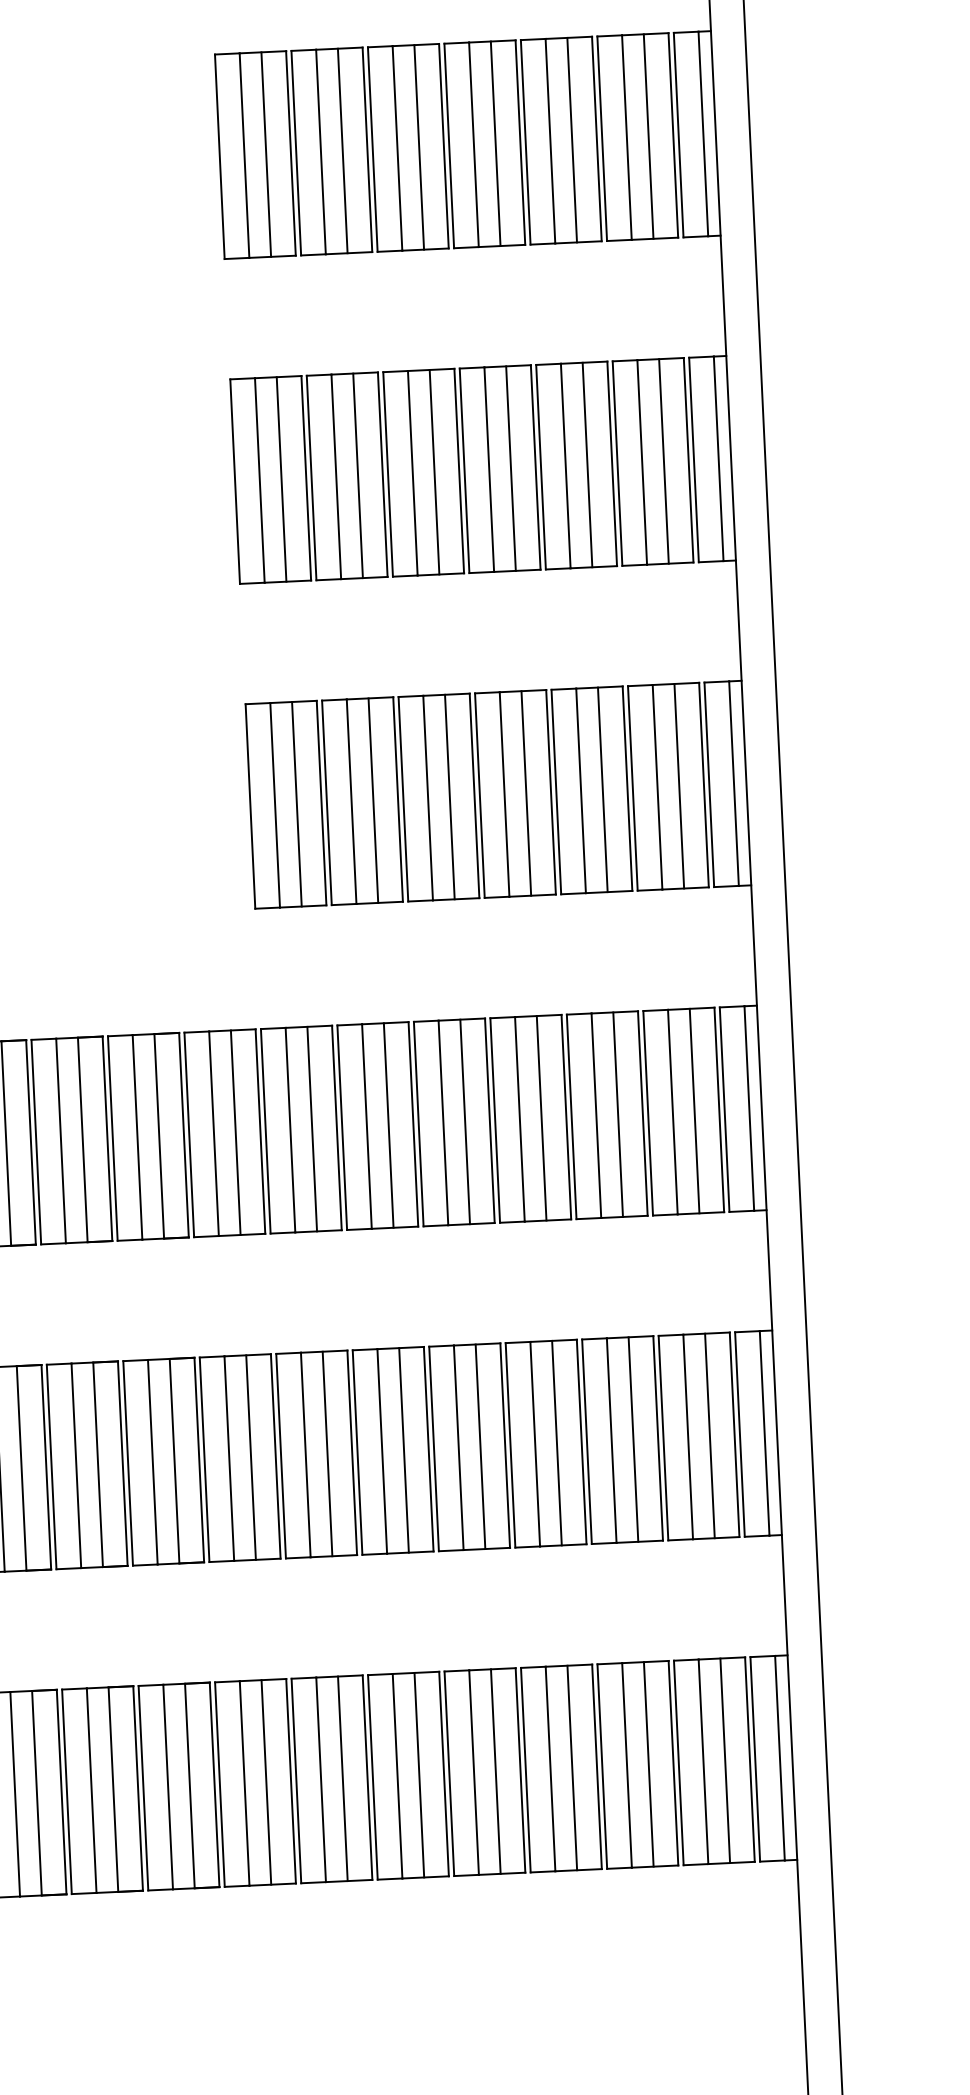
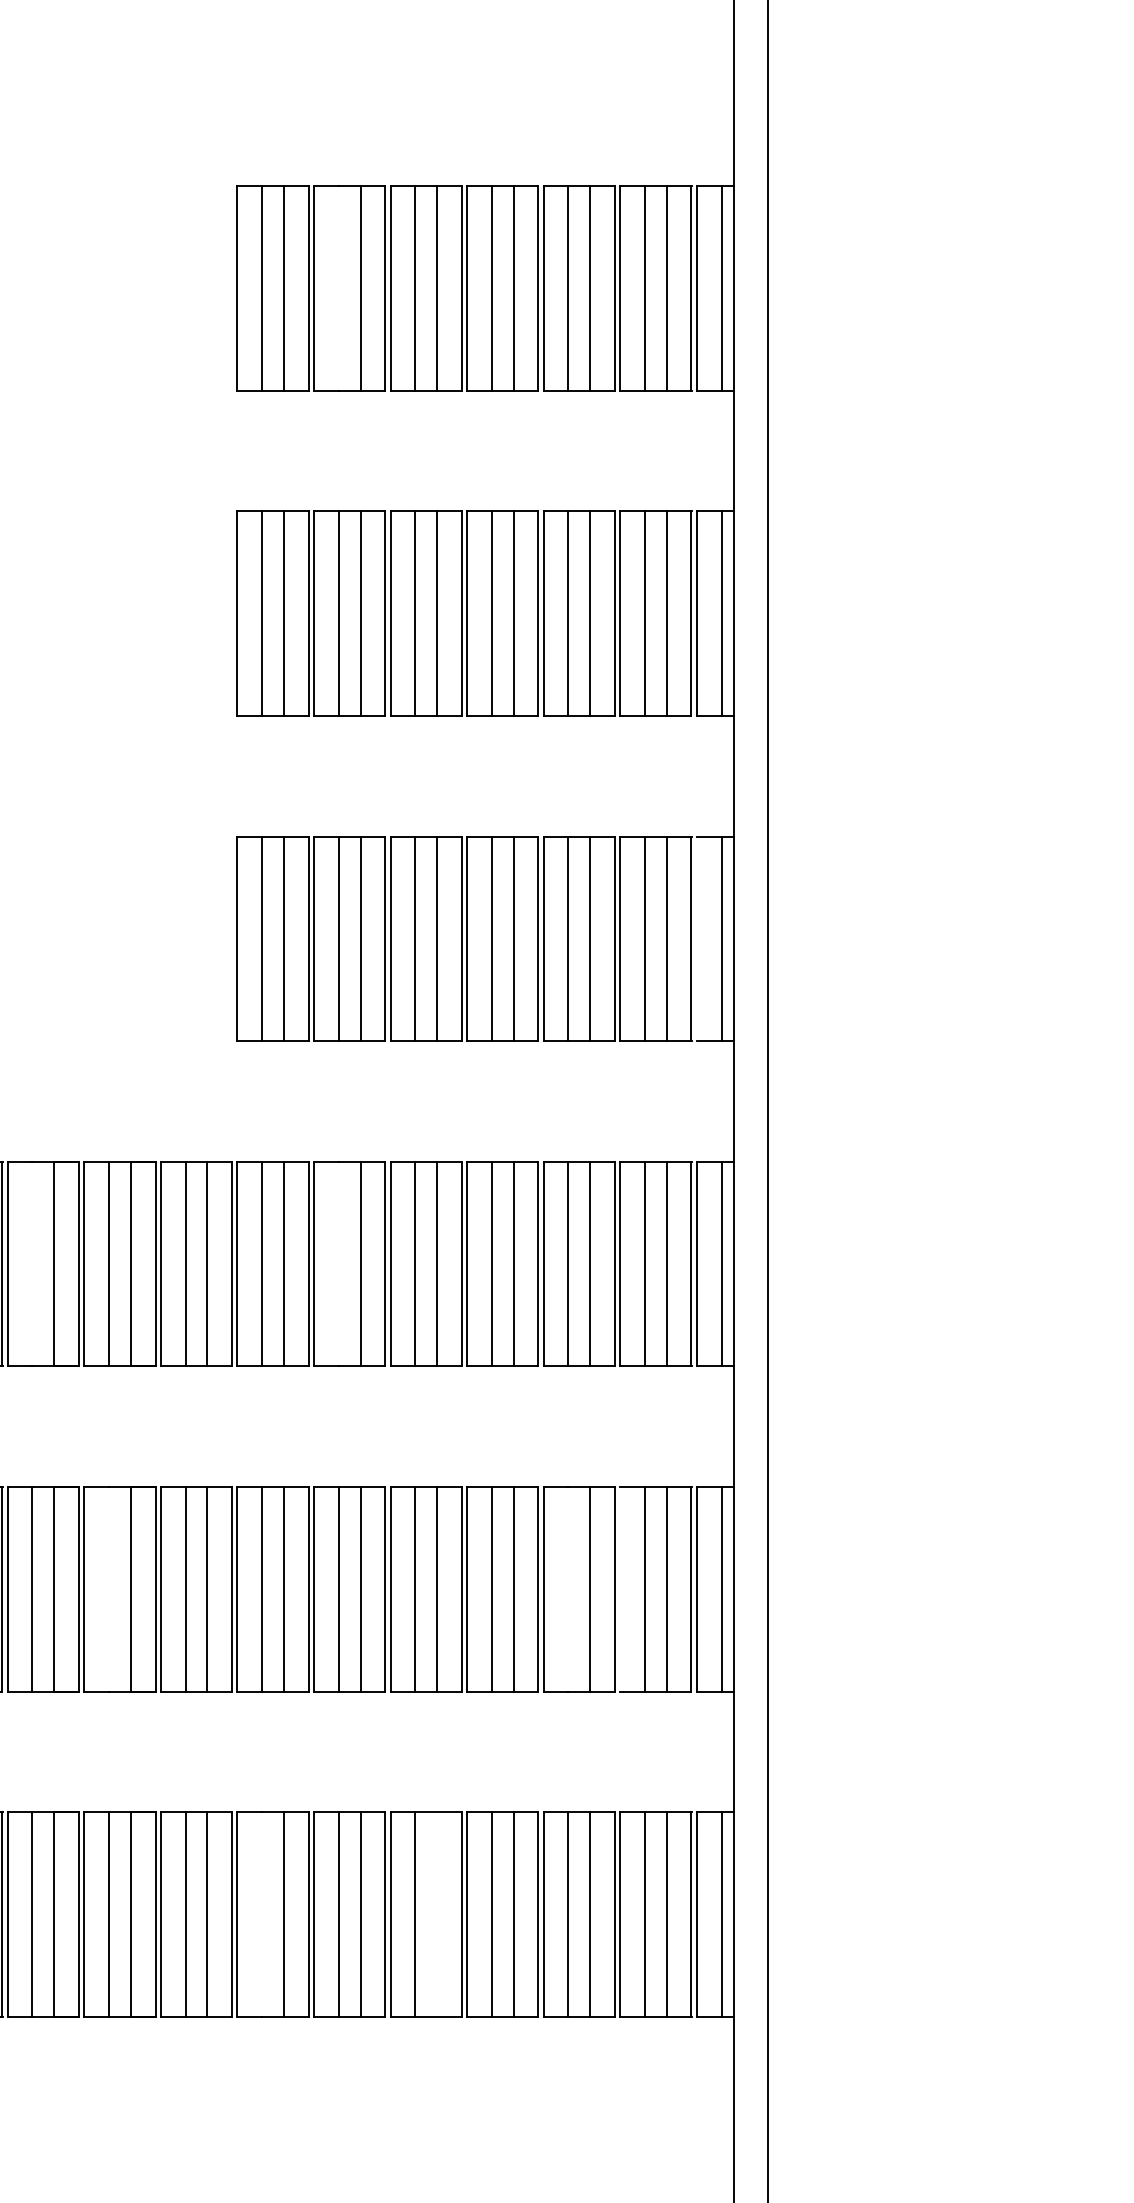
line: (320, 152) -> (338, 288), removed
line: (708, 784) -> (696, 938), removed
line: (366, 1125) -> (338, 1263), removed
line: (61, 1140) -> (32, 1263), removed
line: (663, 1437) -> (620, 1588), removed
line: (611, 1439) -> (568, 1588), removed
line: (153, 1461) -> (109, 1588), removed
line: (496, 1771) -> (437, 1914), removed
line: (321, 1779) -> (262, 1914), removed

